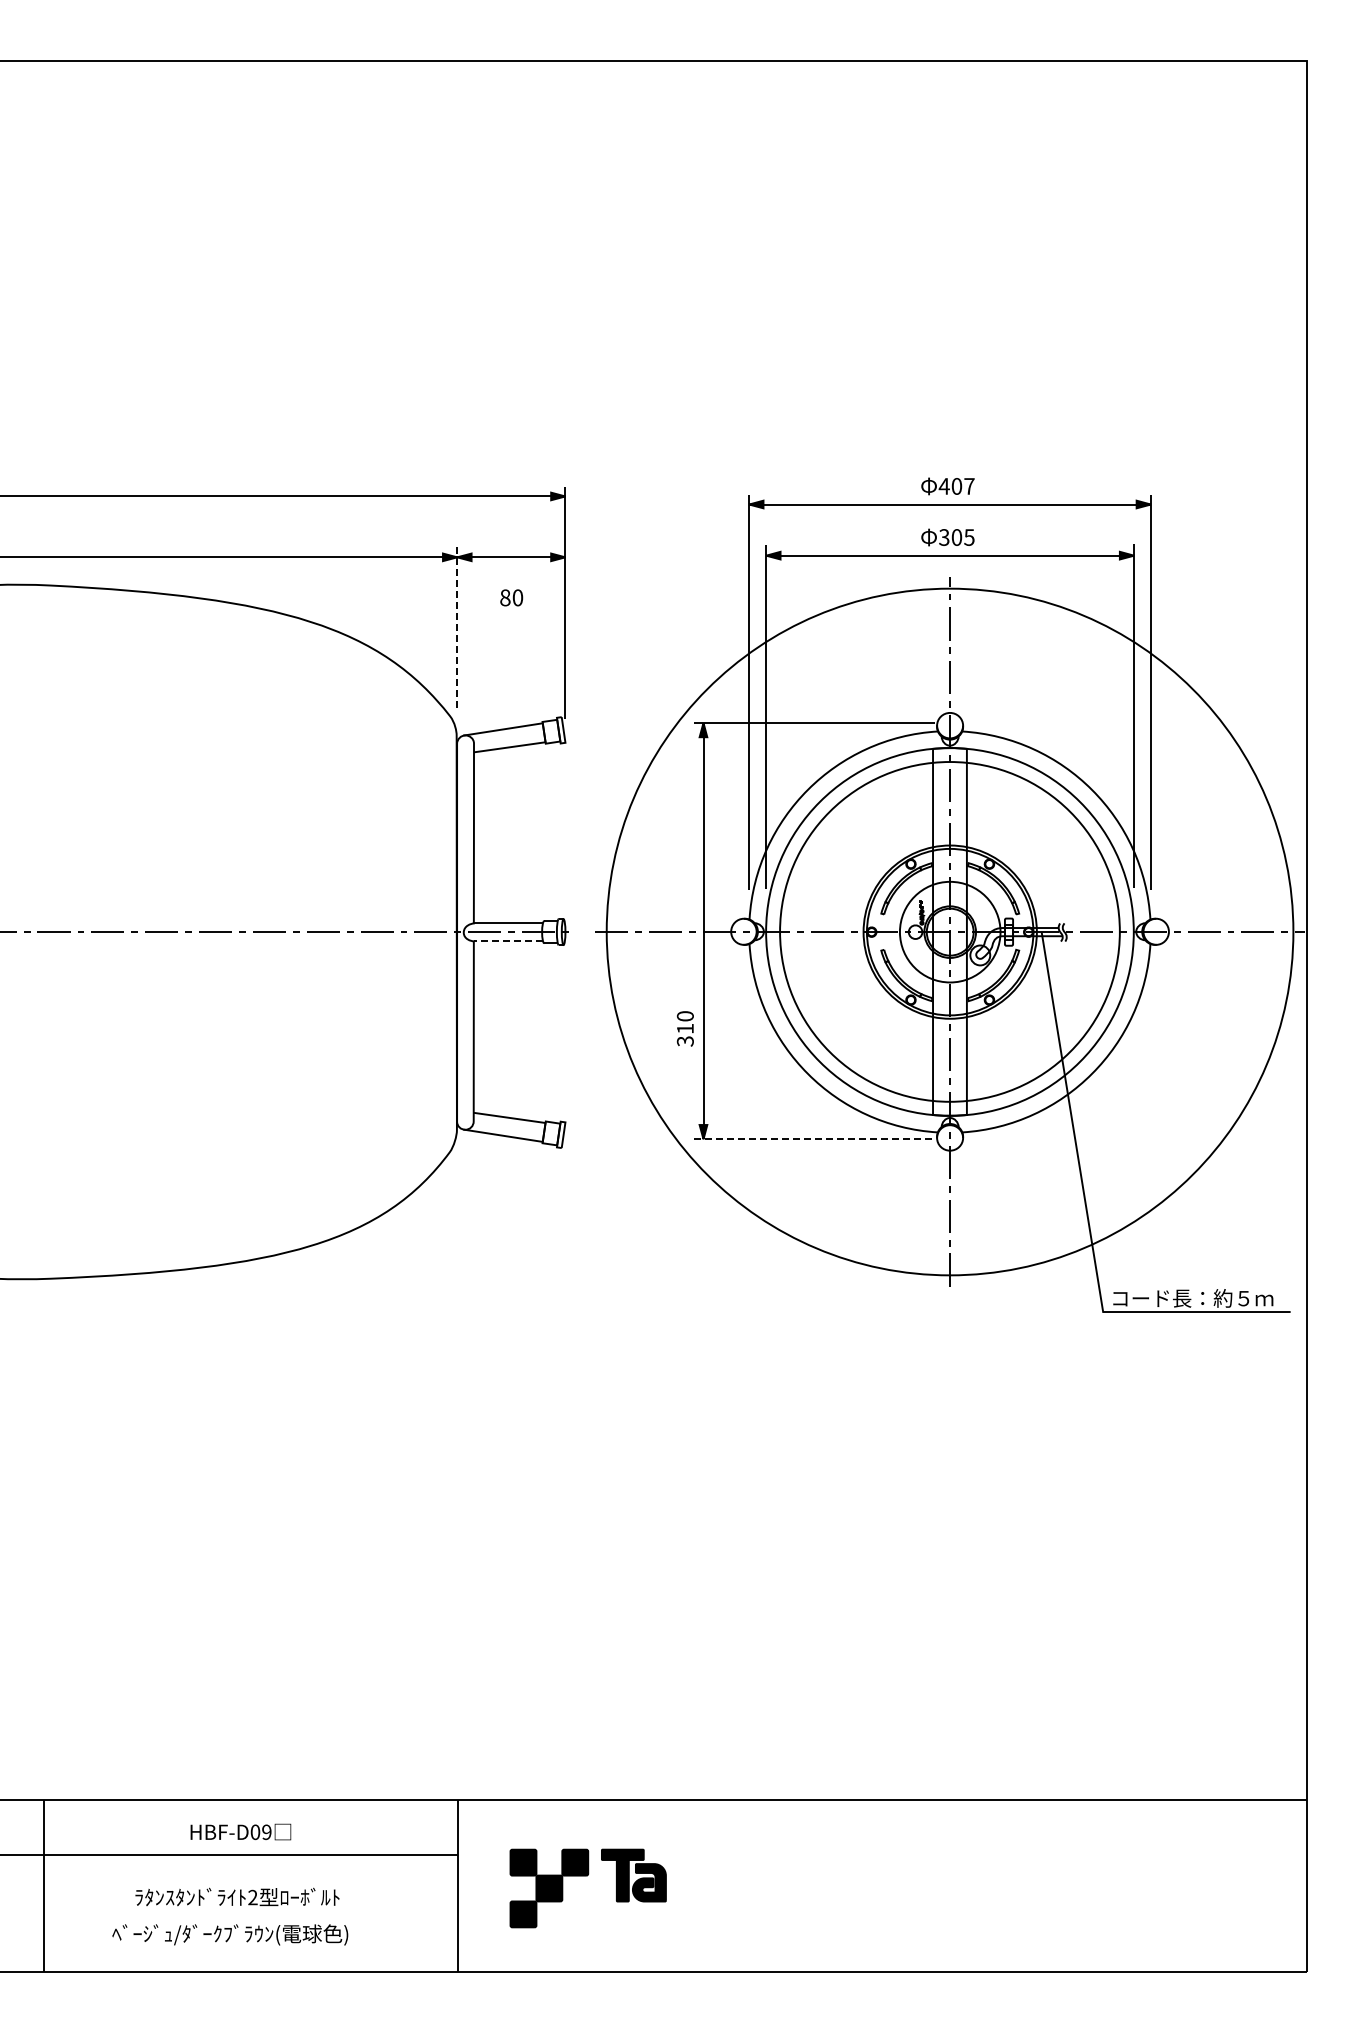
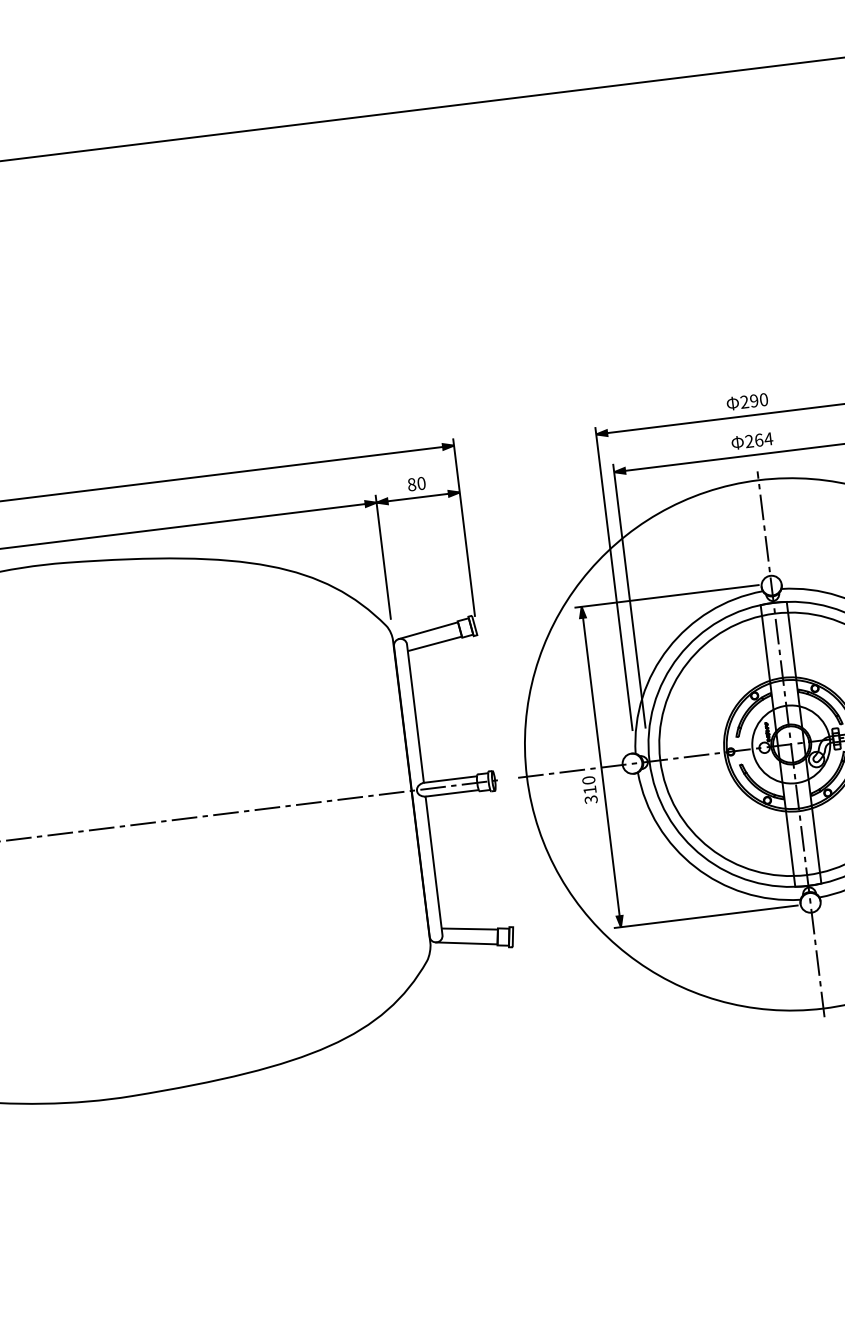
text: (956, 486) -> (753, 401), 407 -> 290
text: (957, 537) -> (759, 440), 305 -> 264
text: (511, 597) -> (416, 483), moved
line: (457, 628) -> (383, 557), dashed -> solid
line: (508, 941) -> (452, 793), dashed -> solid
text: (684, 1028) -> (589, 789), moved
line: (814, 1139) -> (706, 916), dashed -> solid

